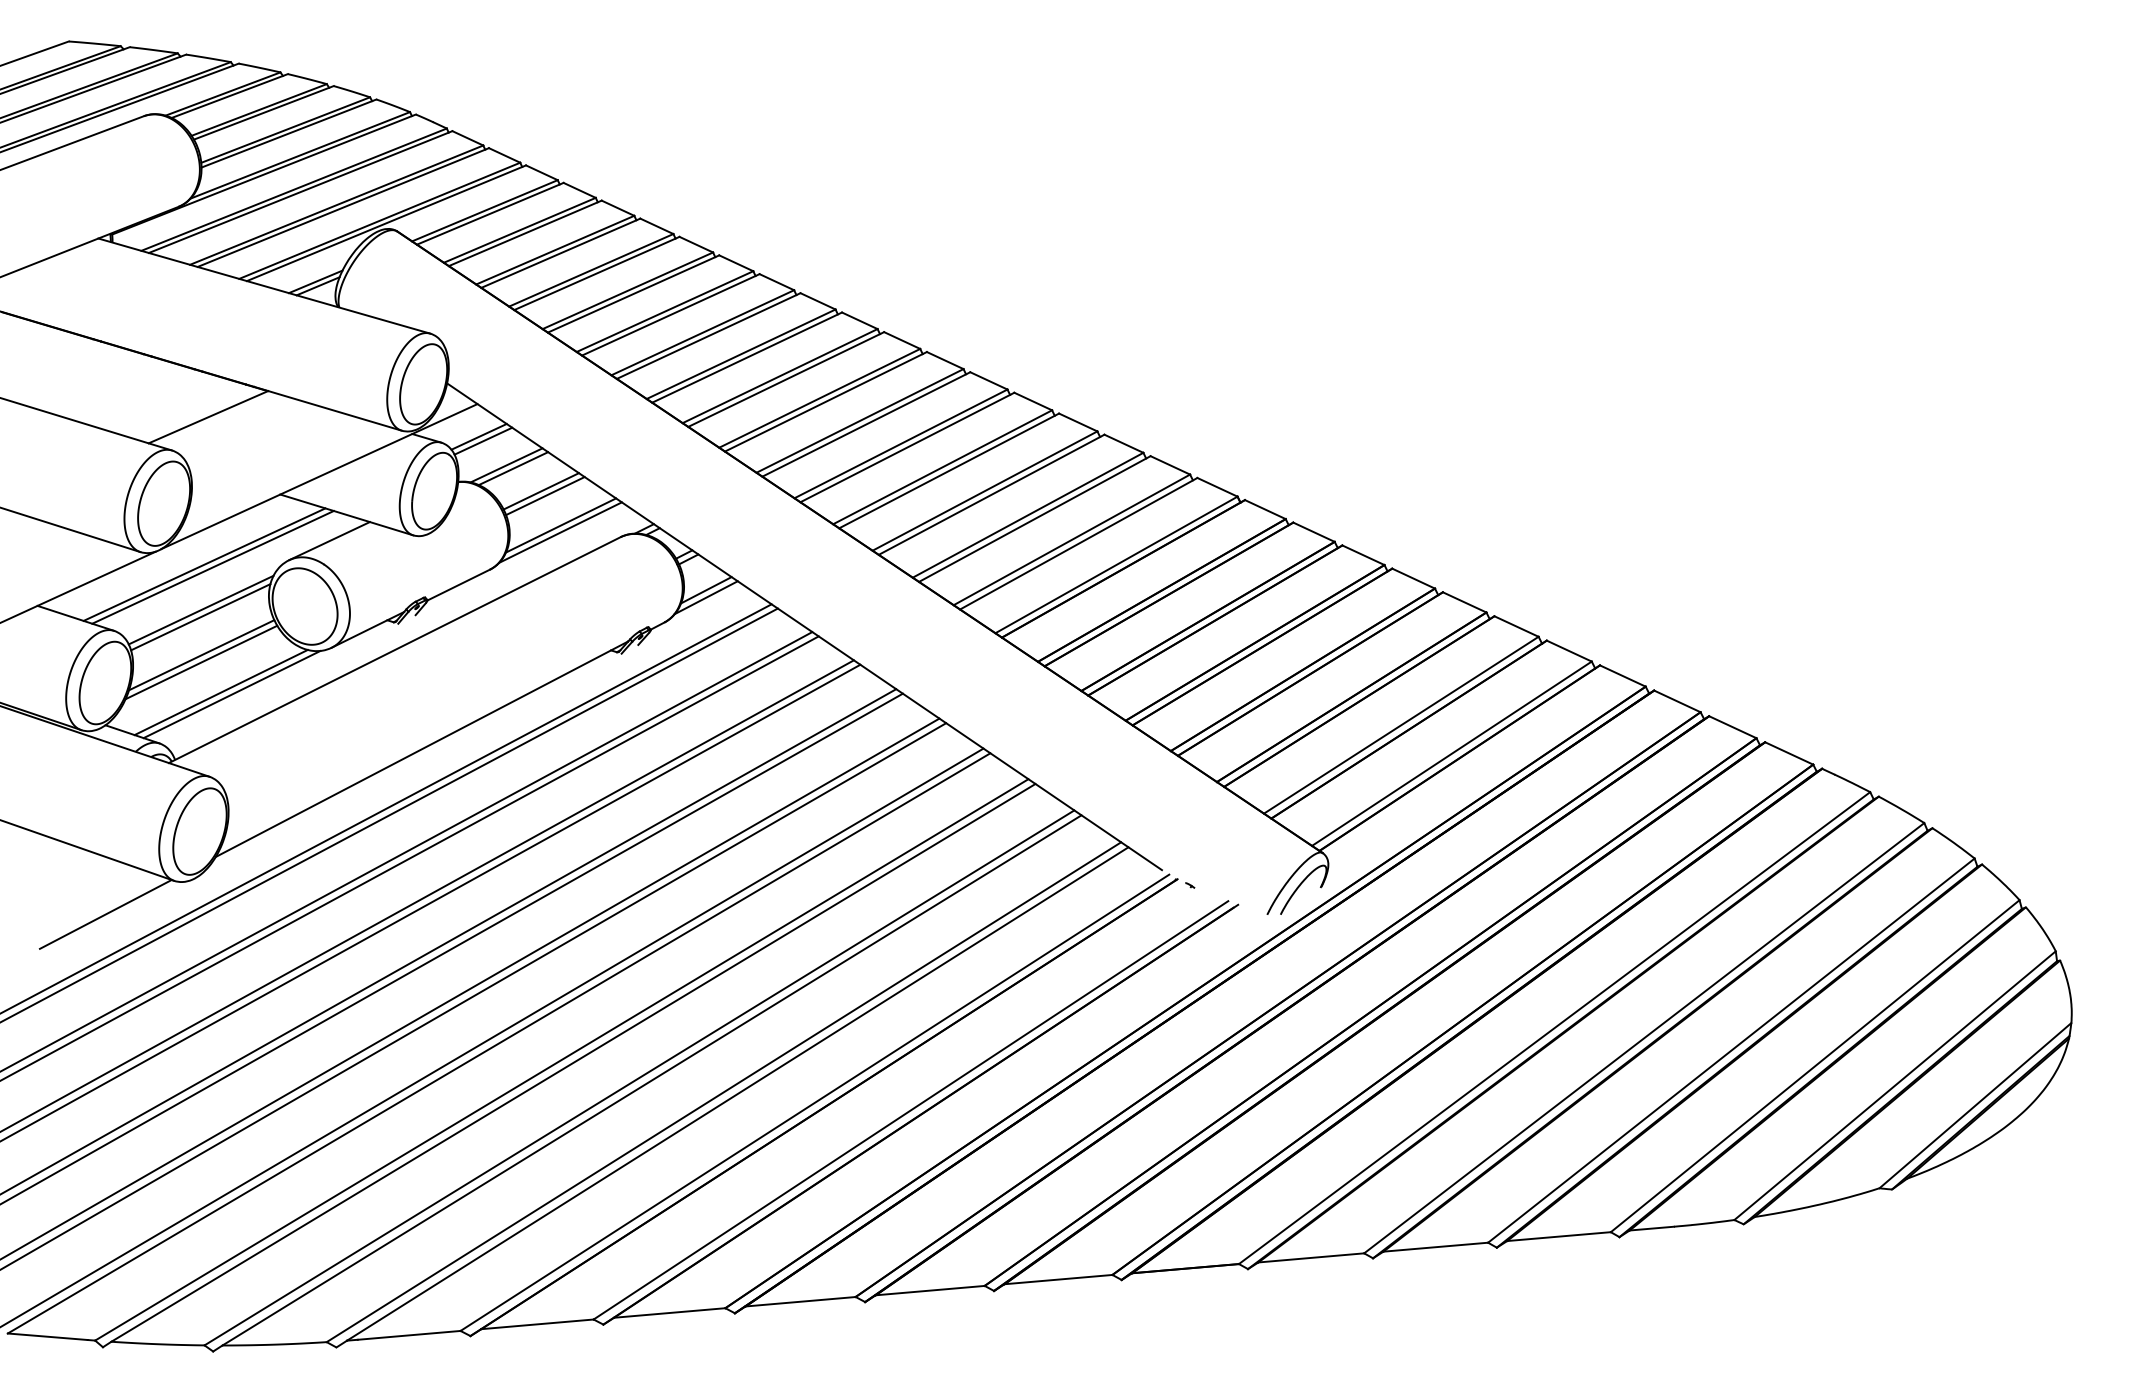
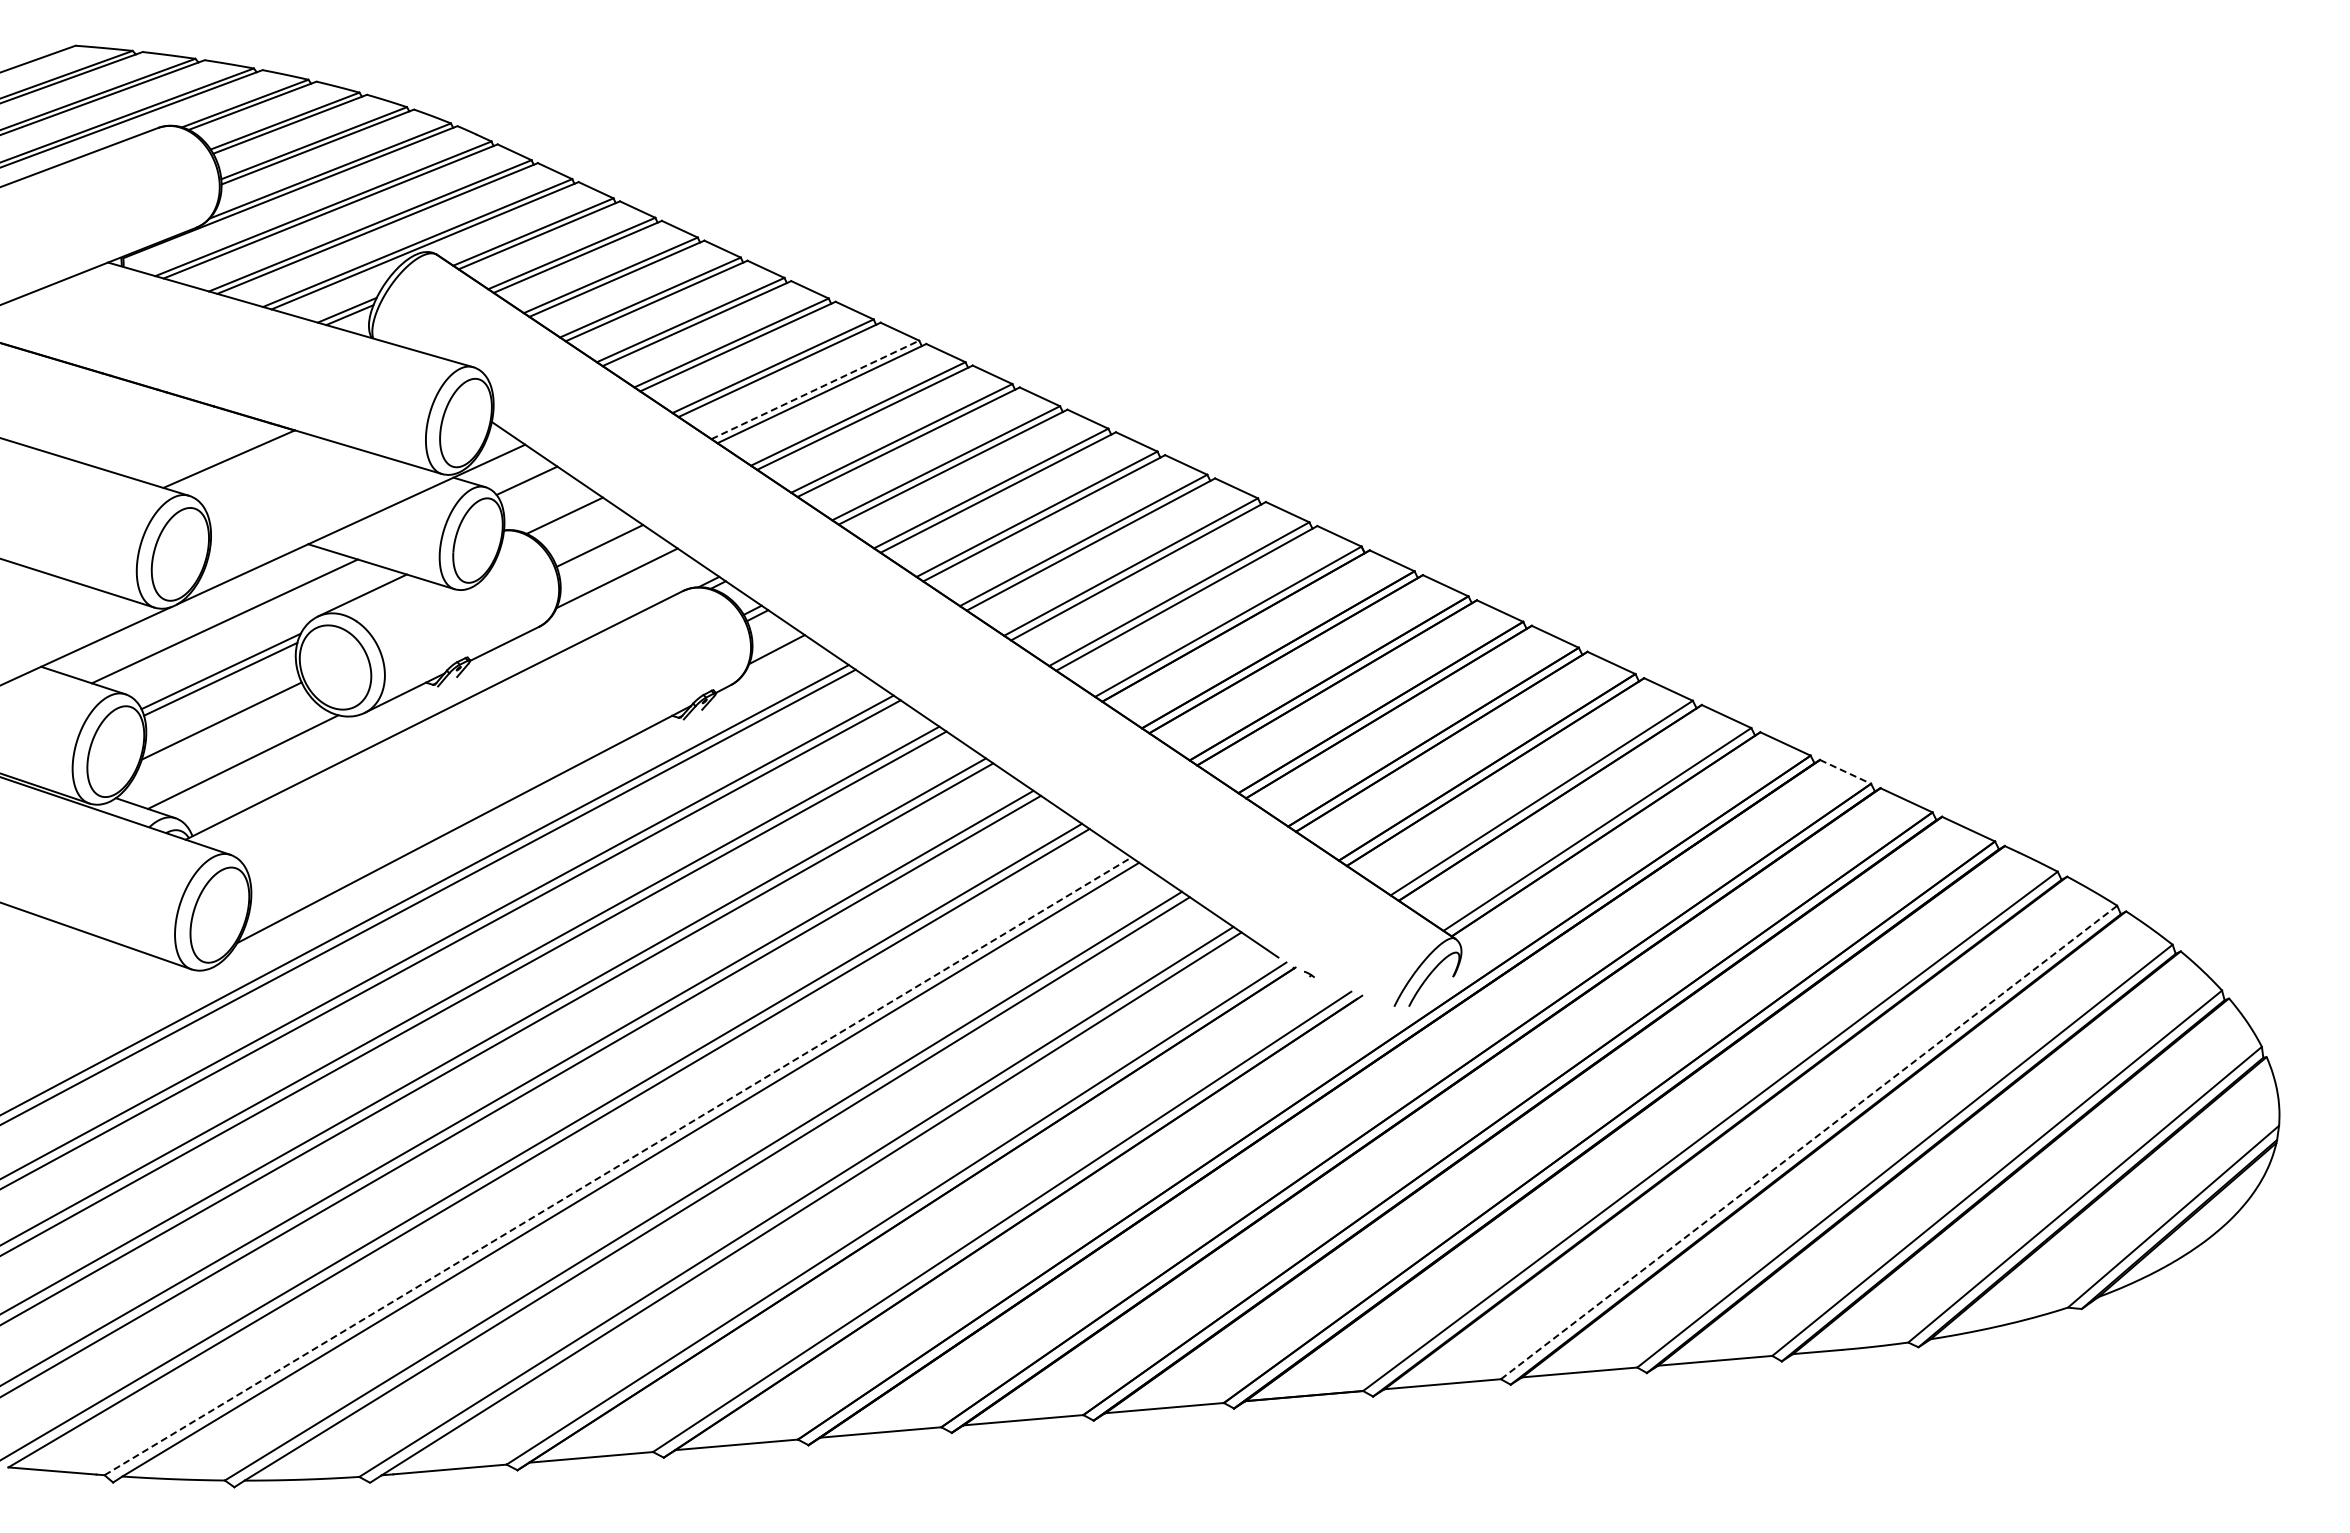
line: (741, 353) -> (815, 389), solid -> dashed
line: (483, 441) -> (531, 485), removed
line: (505, 464) -> (556, 511), removed
line: (541, 491) -> (595, 540), removed
line: (560, 532) -> (616, 585), removed
line: (213, 567) -> (234, 624), removed
line: (705, 597) -> (776, 657), removed
line: (201, 661) -> (221, 728), removed
line: (231, 694) -> (254, 764), removed
line: (1677, 701) -> (1845, 772), solid -> dashed
line: (105, 914) -> (115, 1006), removed
line: (1644, 1038) -> (1809, 1142), solid -> dashed
line: (562, 1060) -> (618, 1166), solid -> dashed

